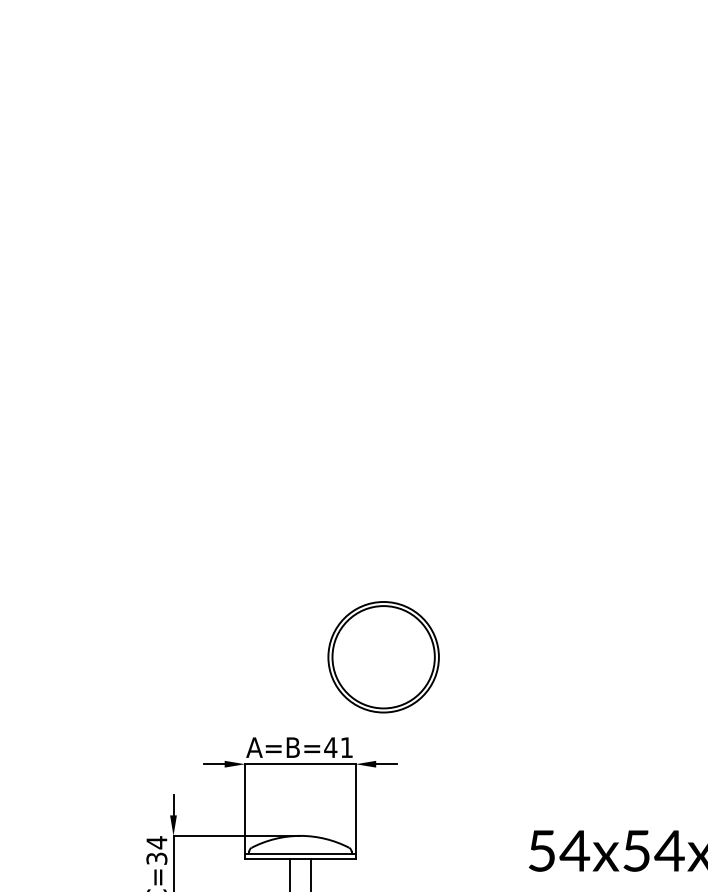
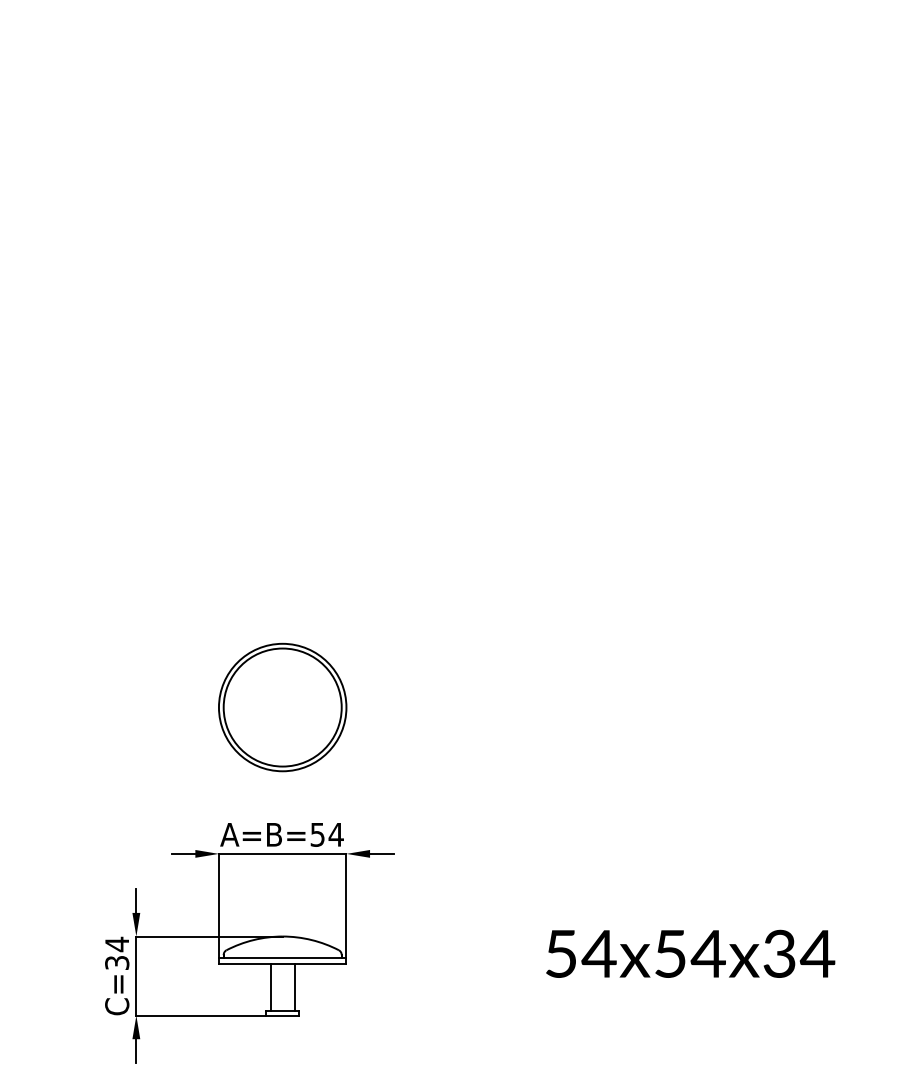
part: (383, 657) -> (282, 707), moved
text: (338, 747) -> (326, 834), A=B=41 -> A=B=54

